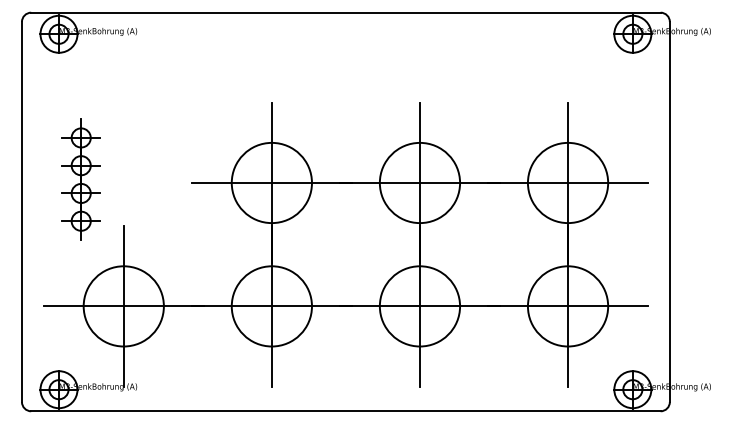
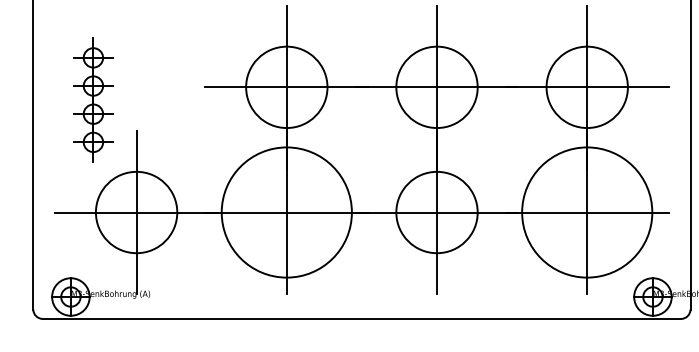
part: (80, 179) -> (92, 100), moved
circle: (271, 306) -> (286, 212), size x1.6
circle: (567, 306) -> (586, 212), size x1.6

